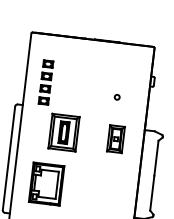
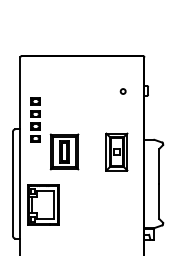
part: (45, 81) -> (35, 119), moved
circle: (116, 97) -> (122, 91), moved
part: (115, 139) -> (116, 152), size x1.4
part: (46, 183) -> (43, 204), moved

